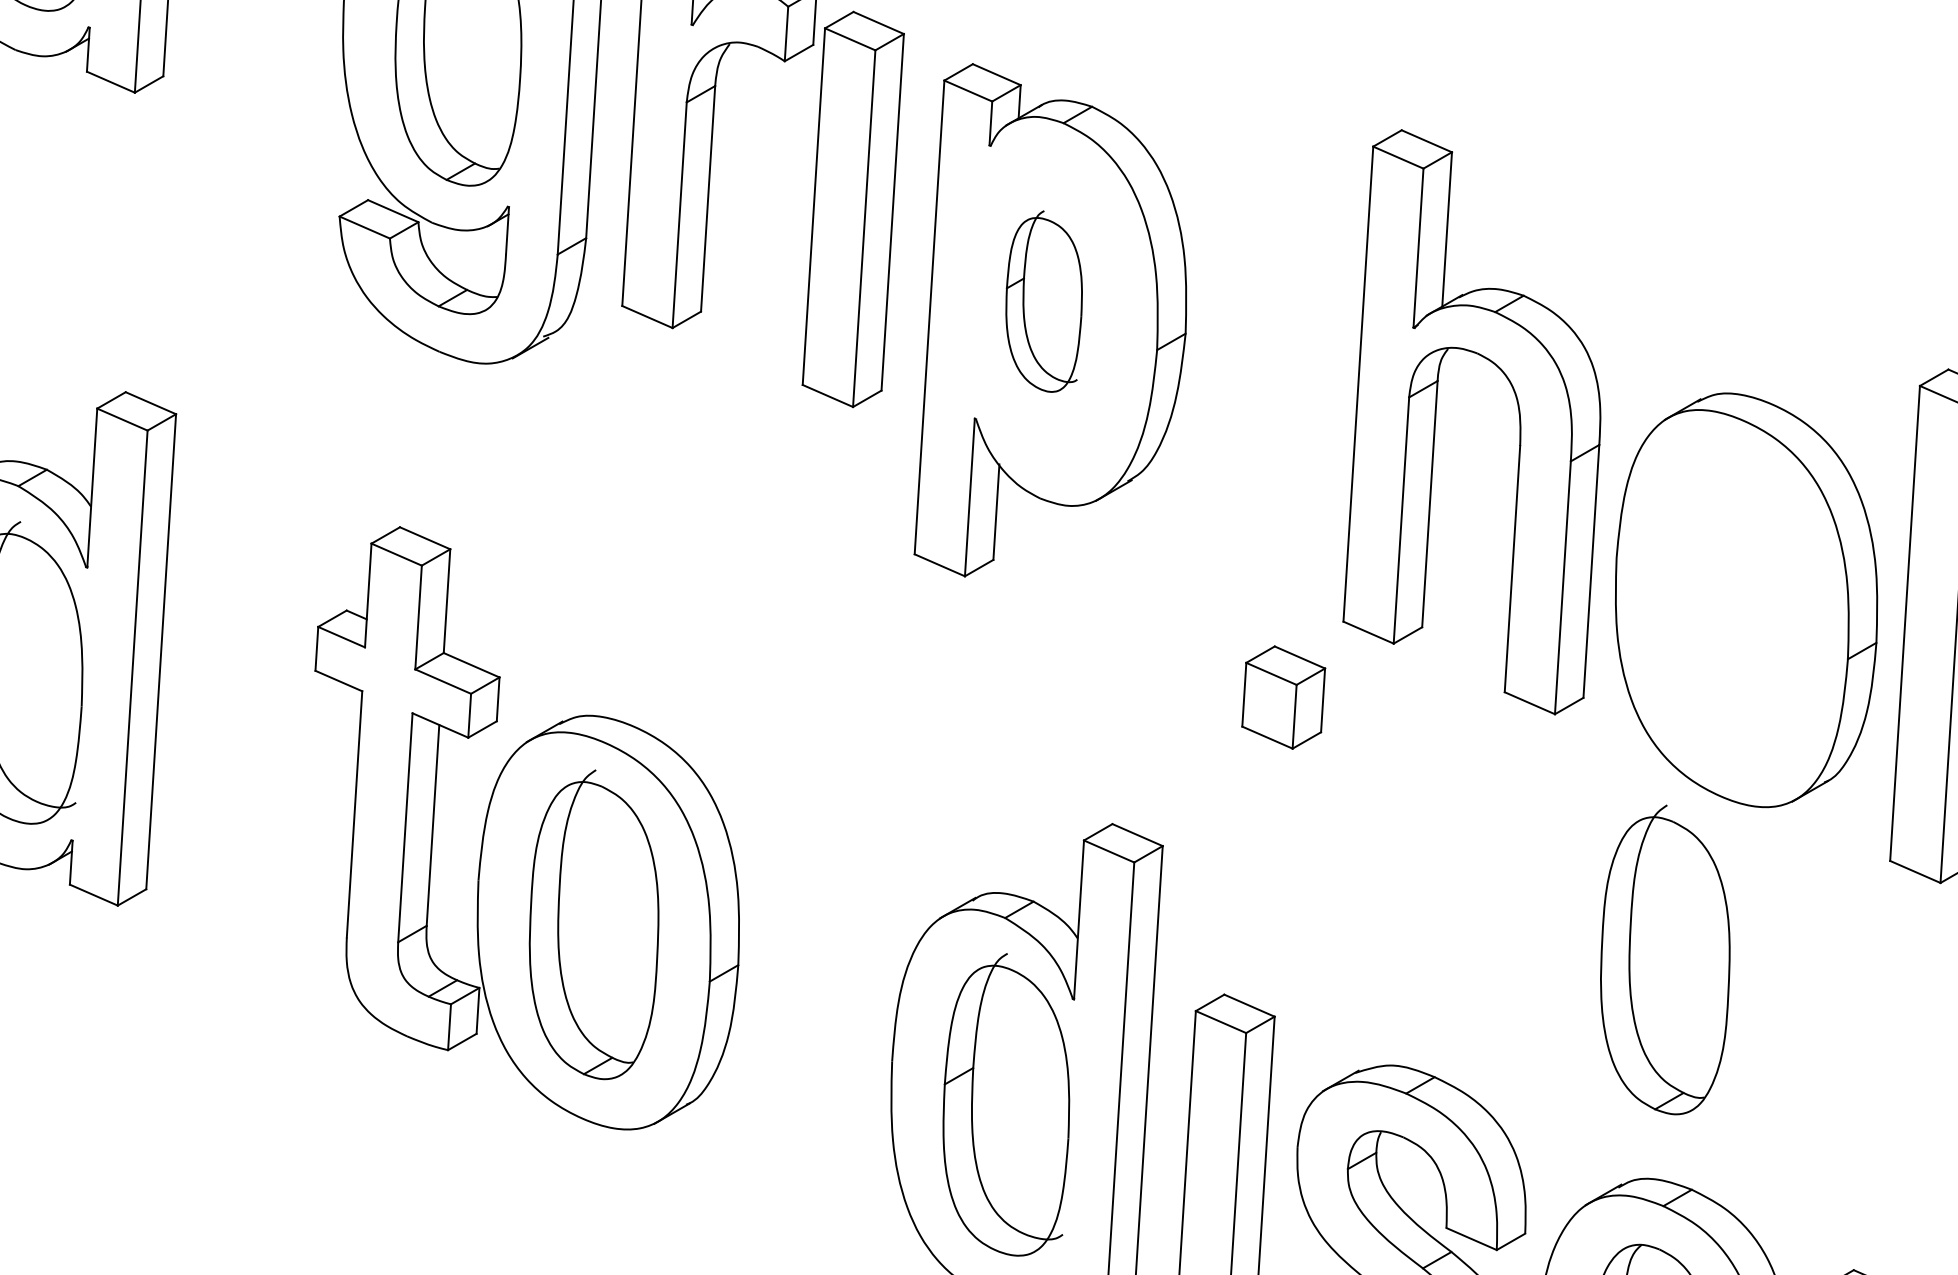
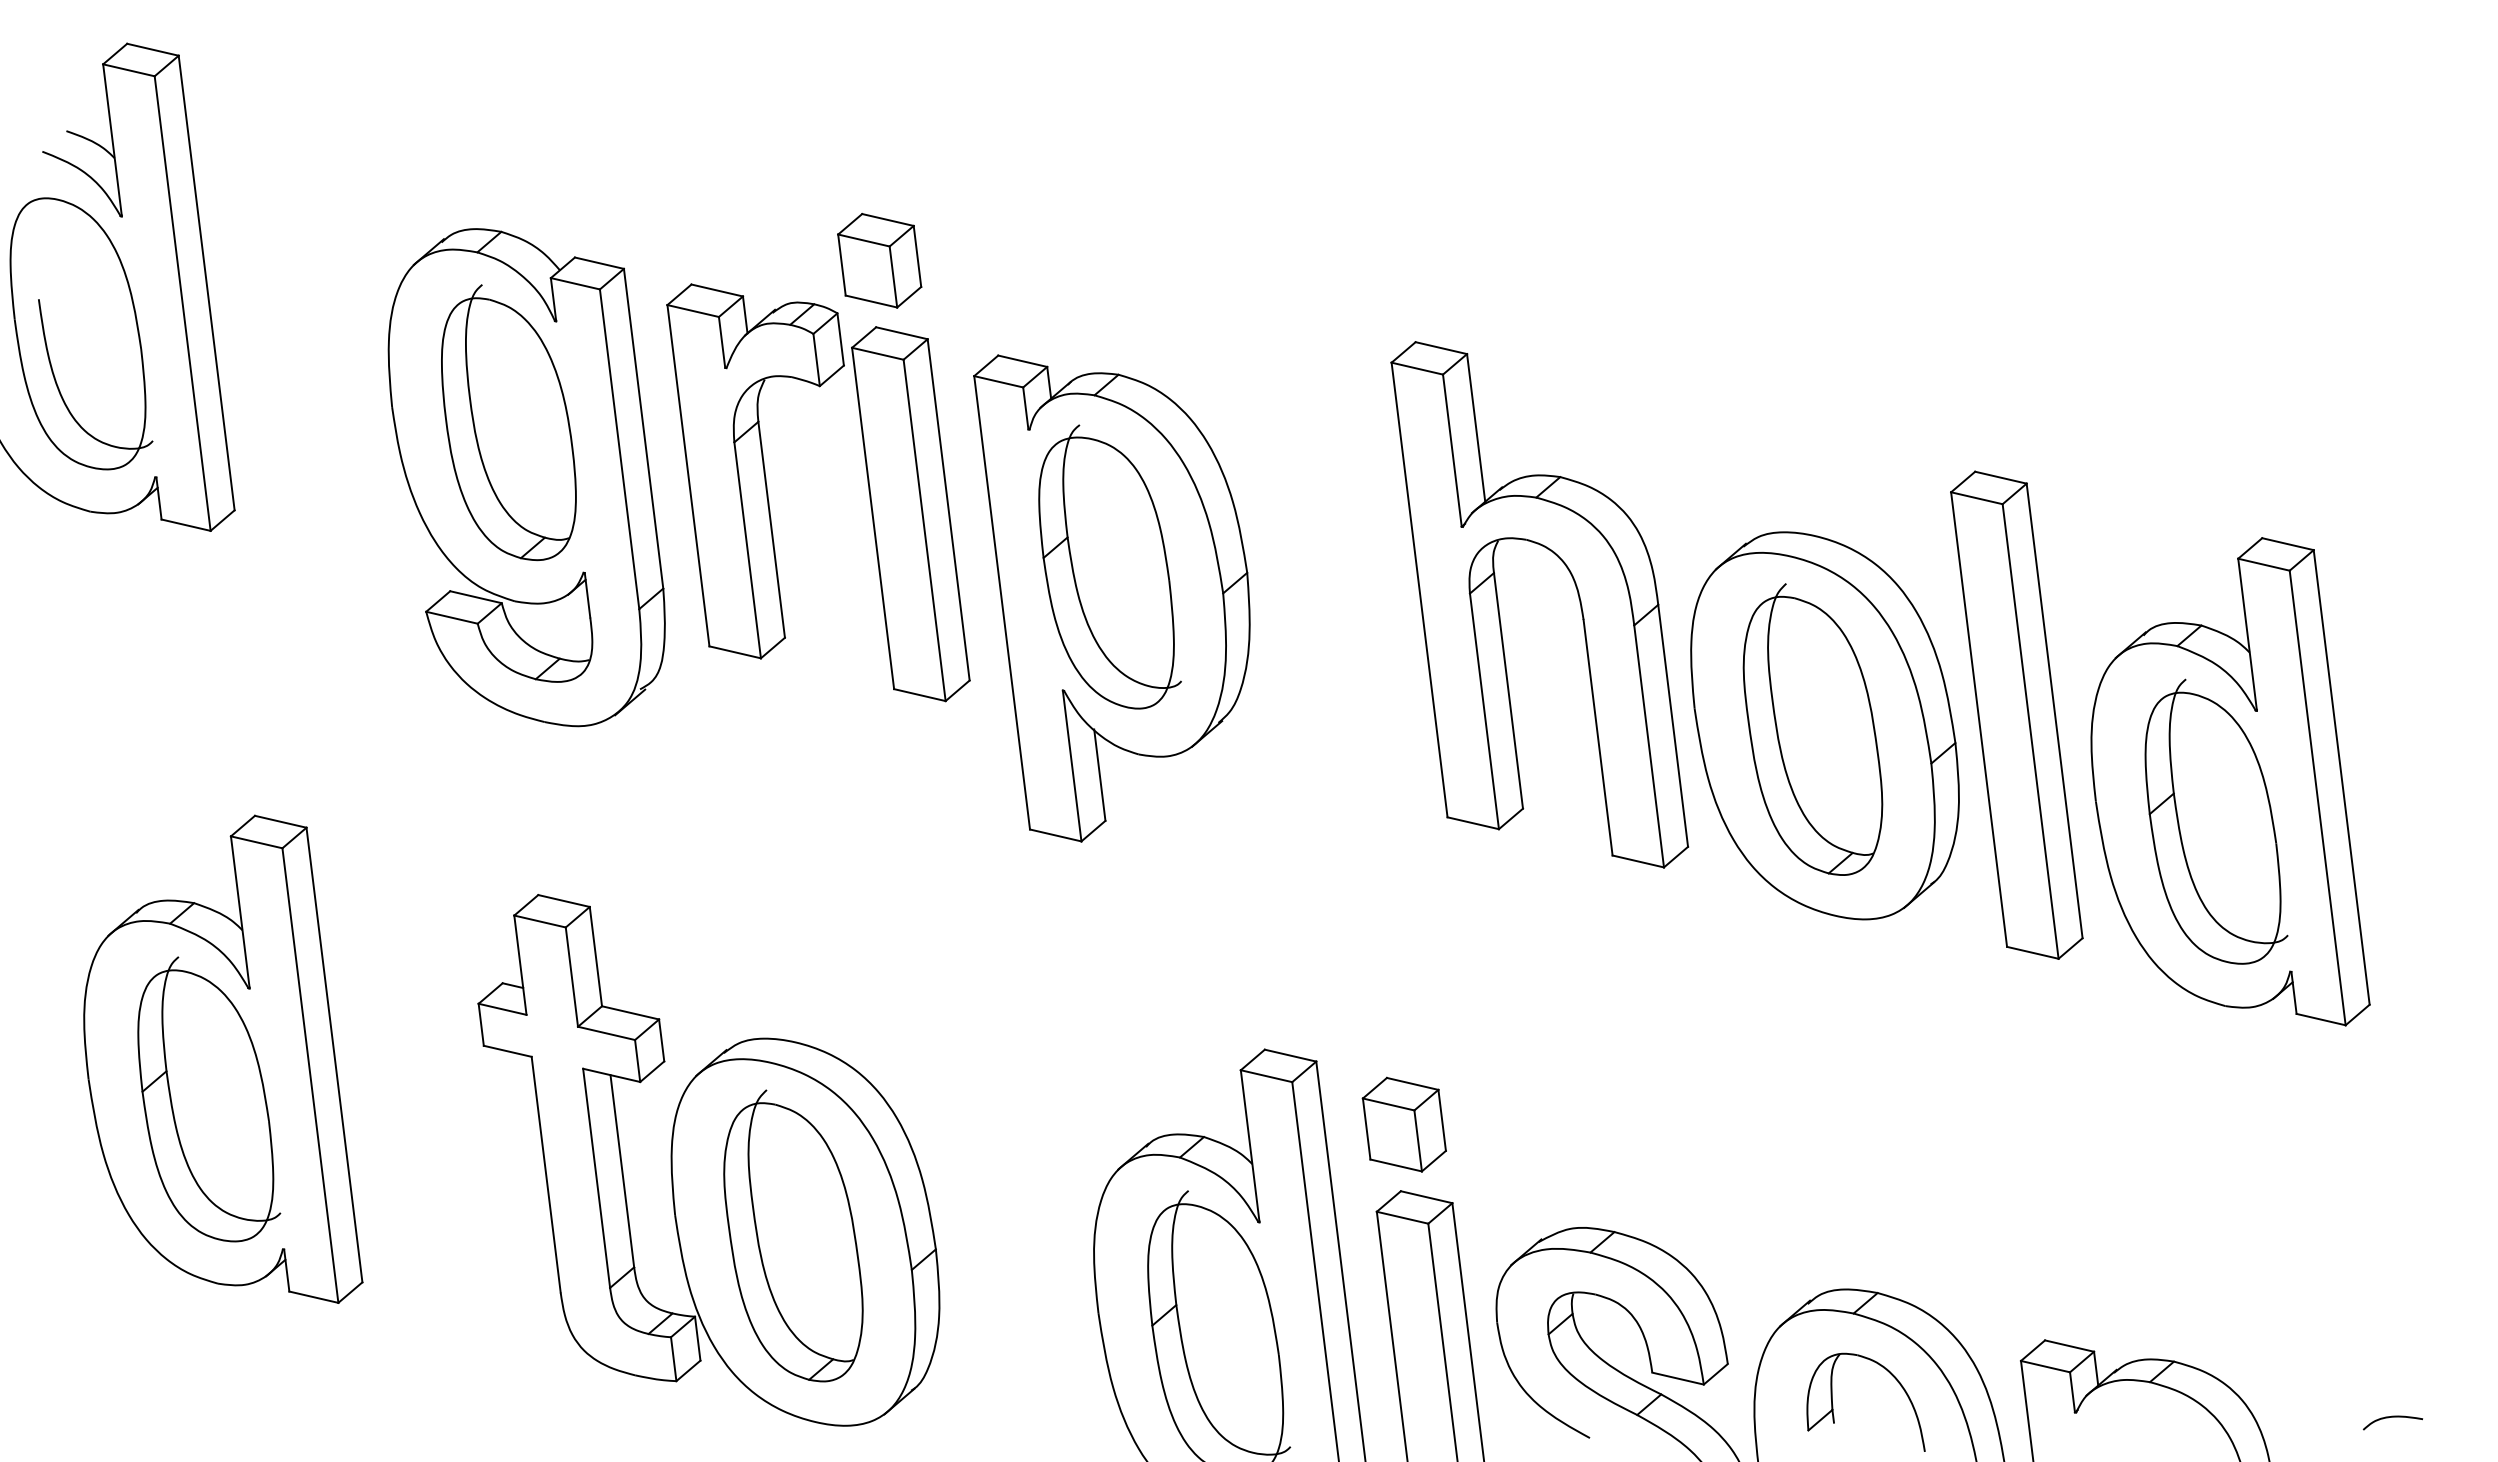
part: (1046, 300) -> (1109, 566), size x1.67
part: (1282, 697) -> (1403, 1124), moved
part: (1666, 959) -> (1812, 729), moved

